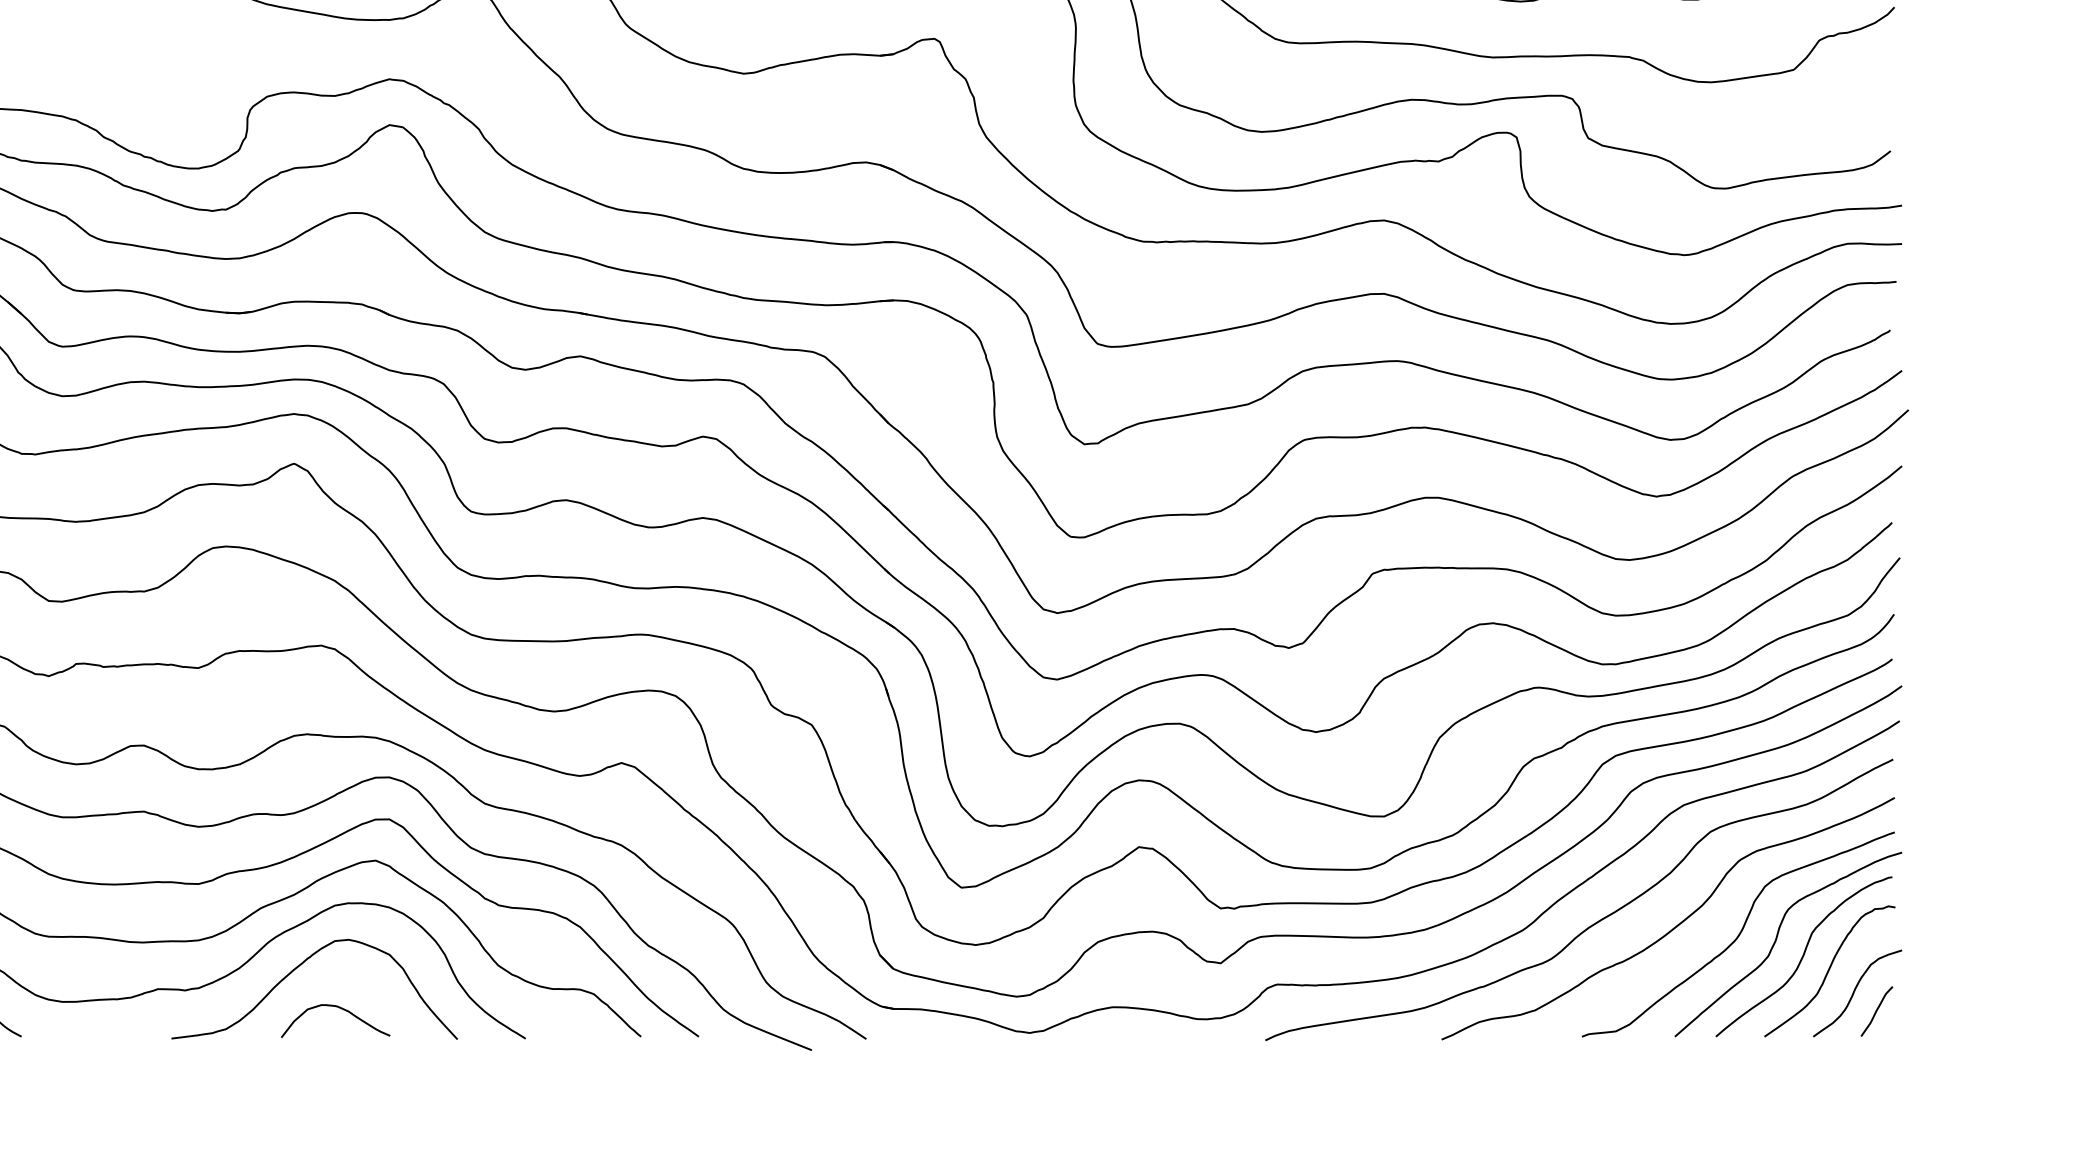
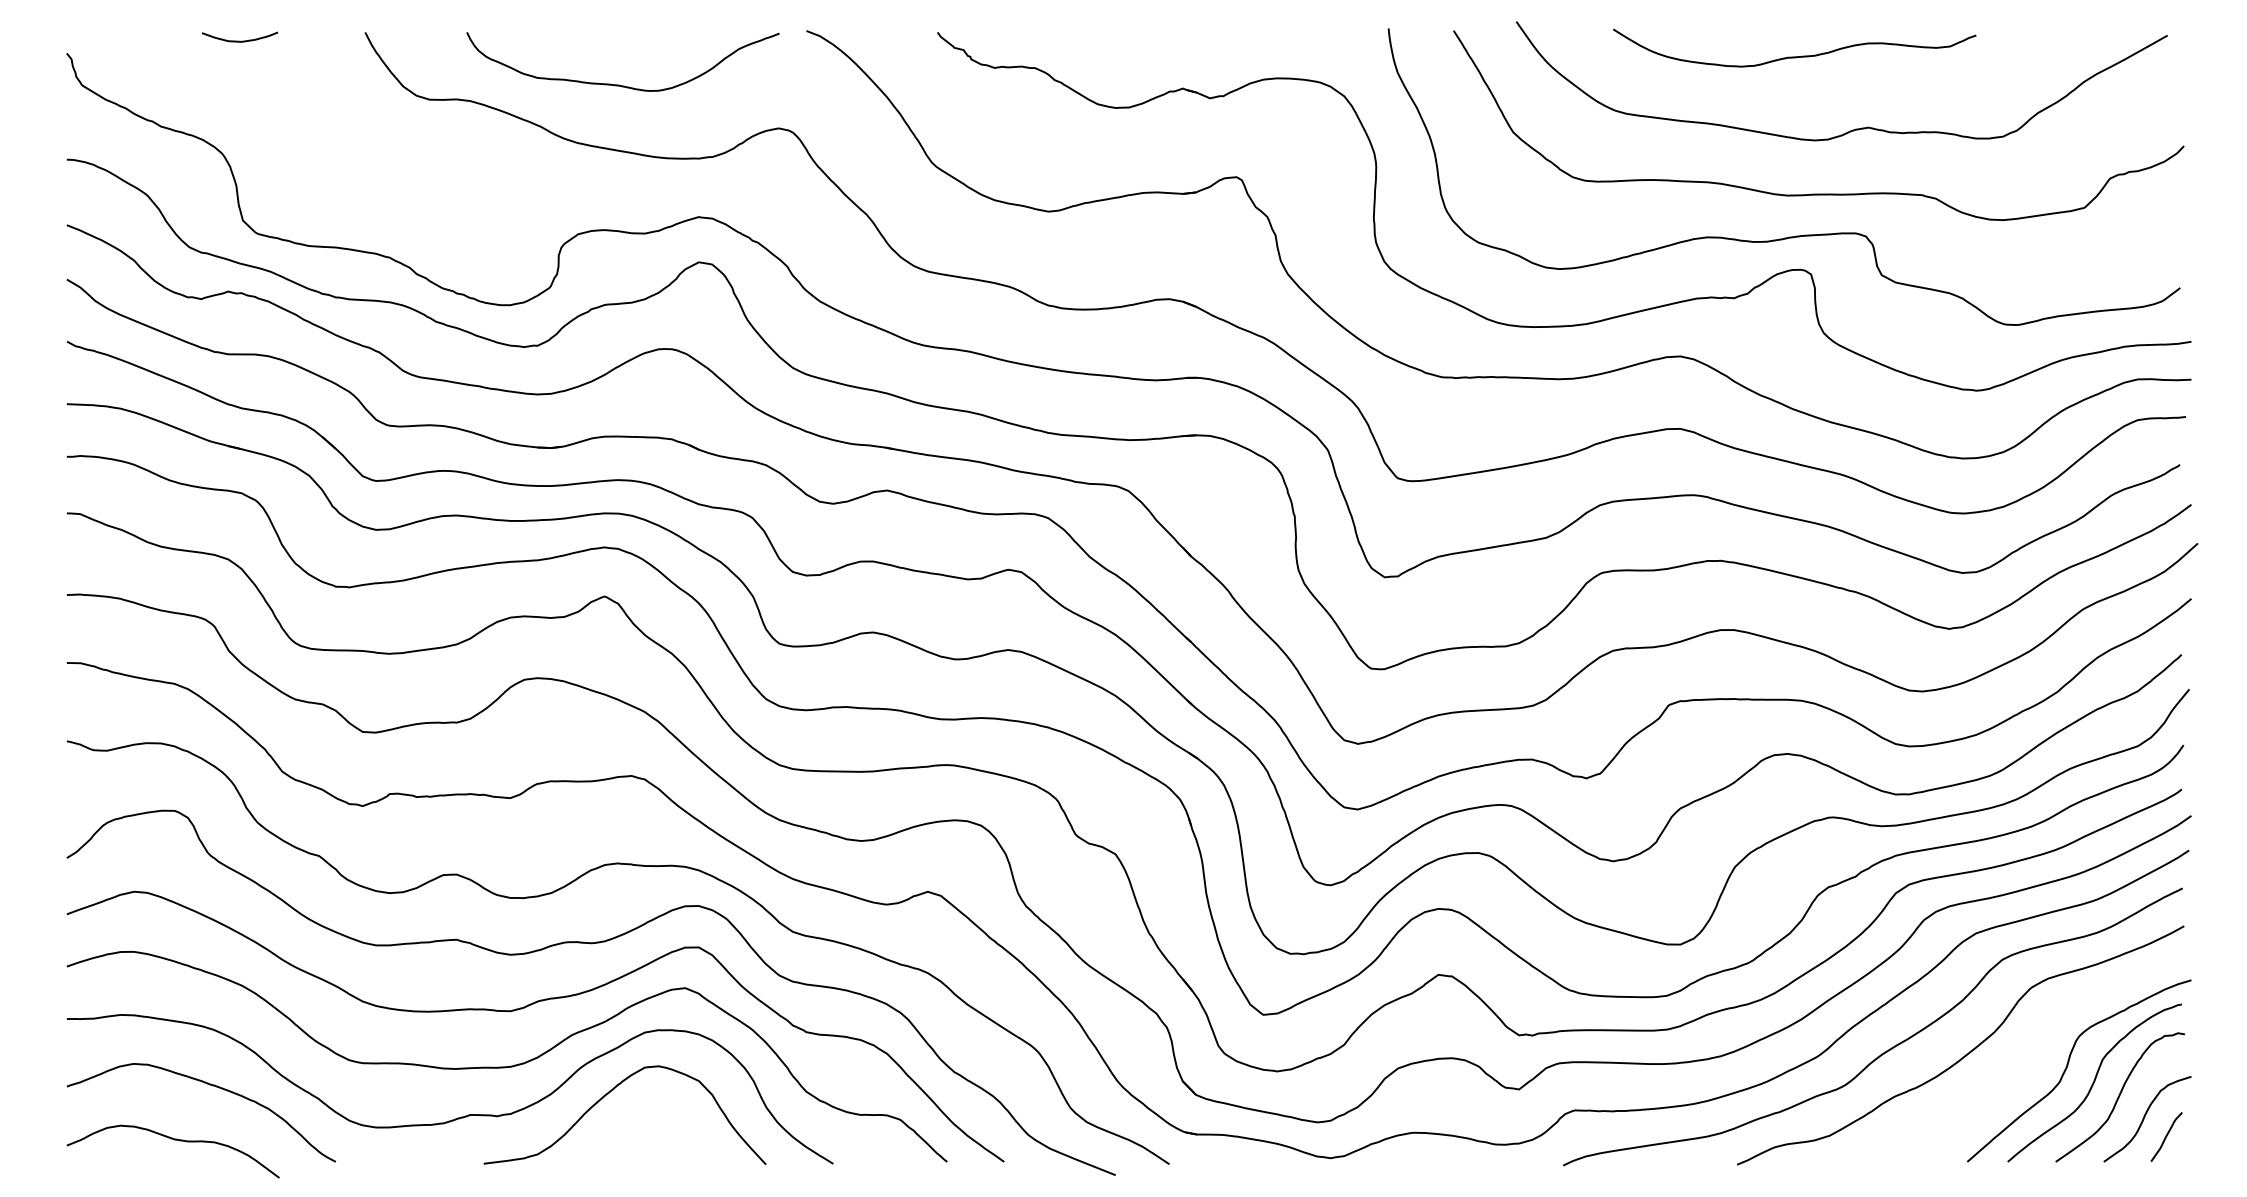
curve: (1738, 933) -> (2030, 1060), removed
curve: (340, 1008) -> (650, 1134), removed

